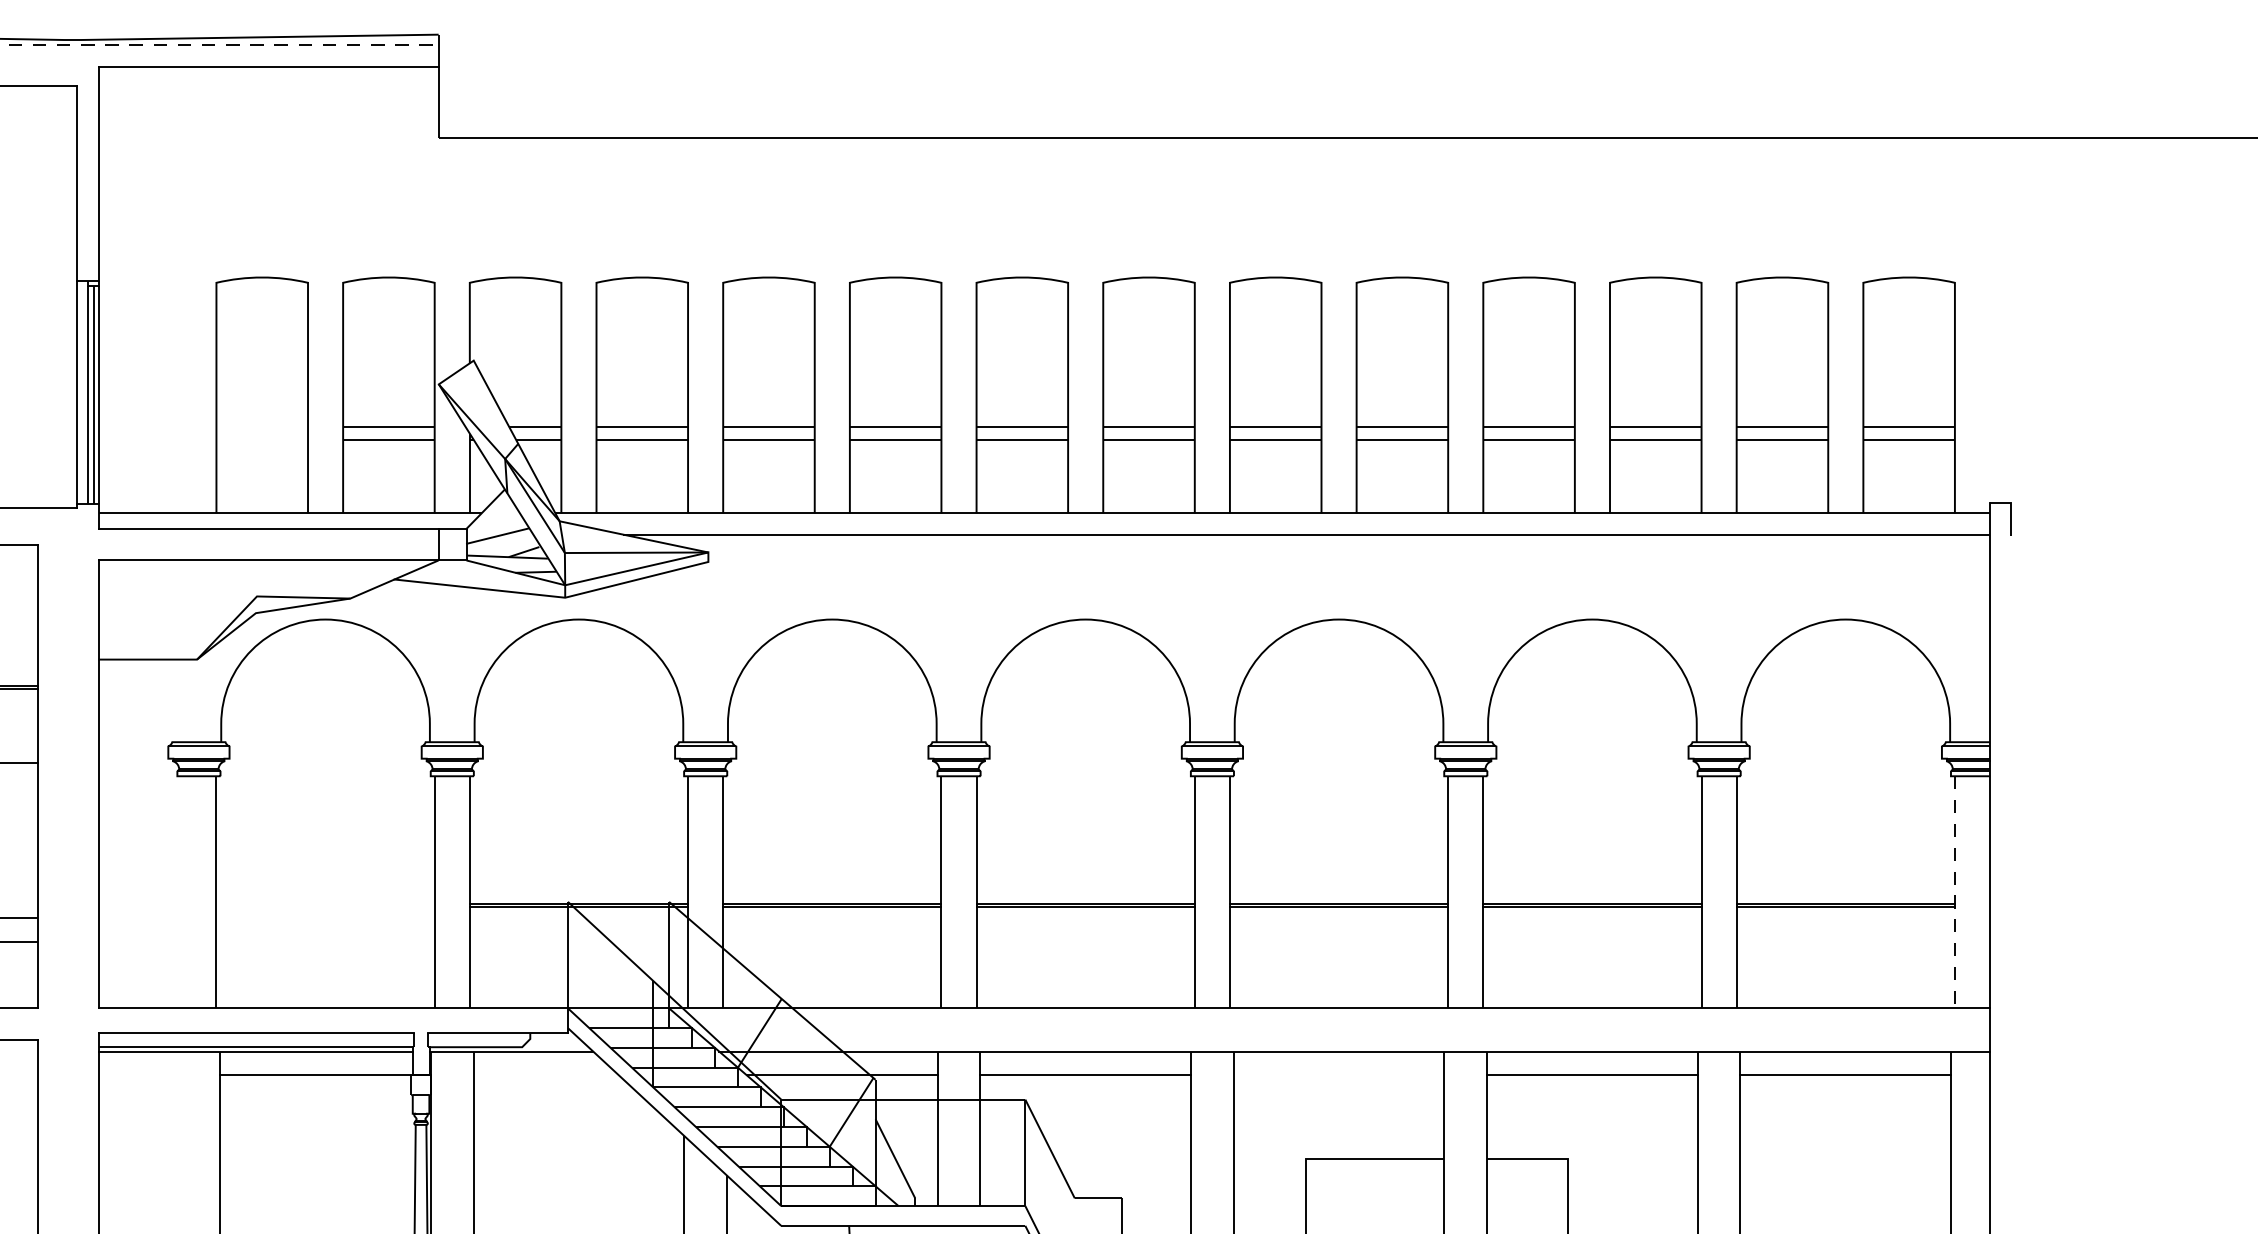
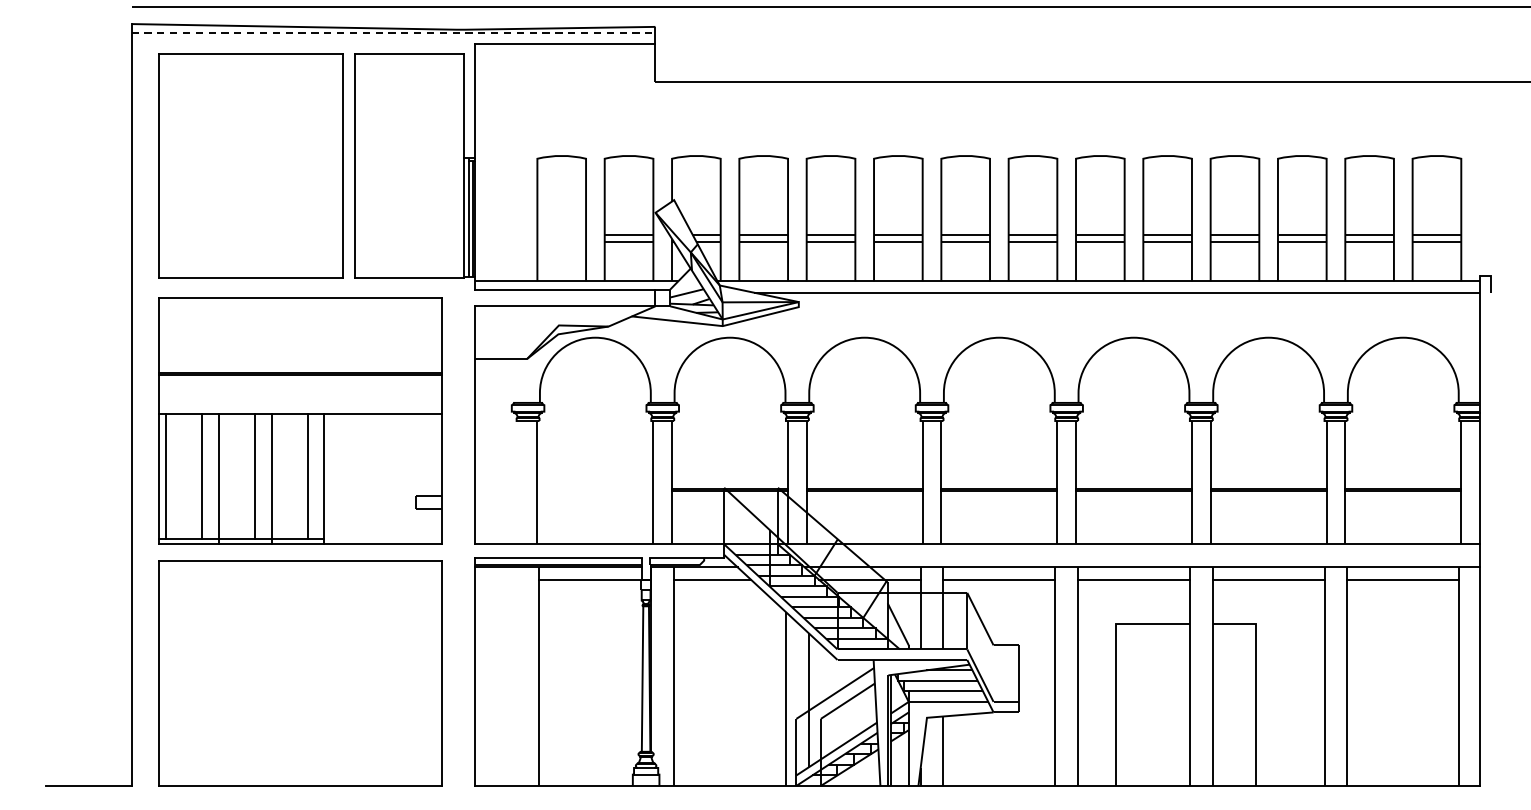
line: (1955, 891) -> (1461, 482), dashed -> solid
line: (545, 1074) -> (712, 579), added
line: (1338, 1074) -> (1133, 579), added

